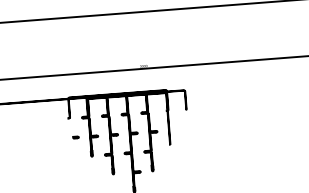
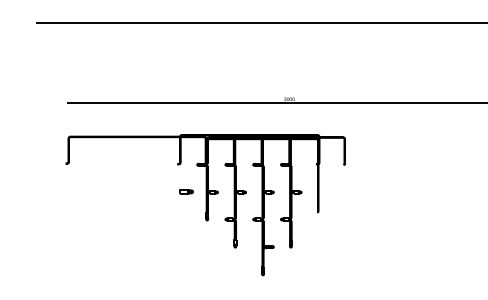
part: (75, 137) -> (186, 191), size x1.6

